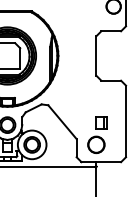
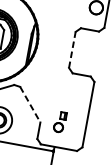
line: (96, 56) -> (72, 50), solid -> dashed
line: (62, 122) -> (30, 104), solid -> dashed
part: (97, 134) -> (60, 121), size x0.6

